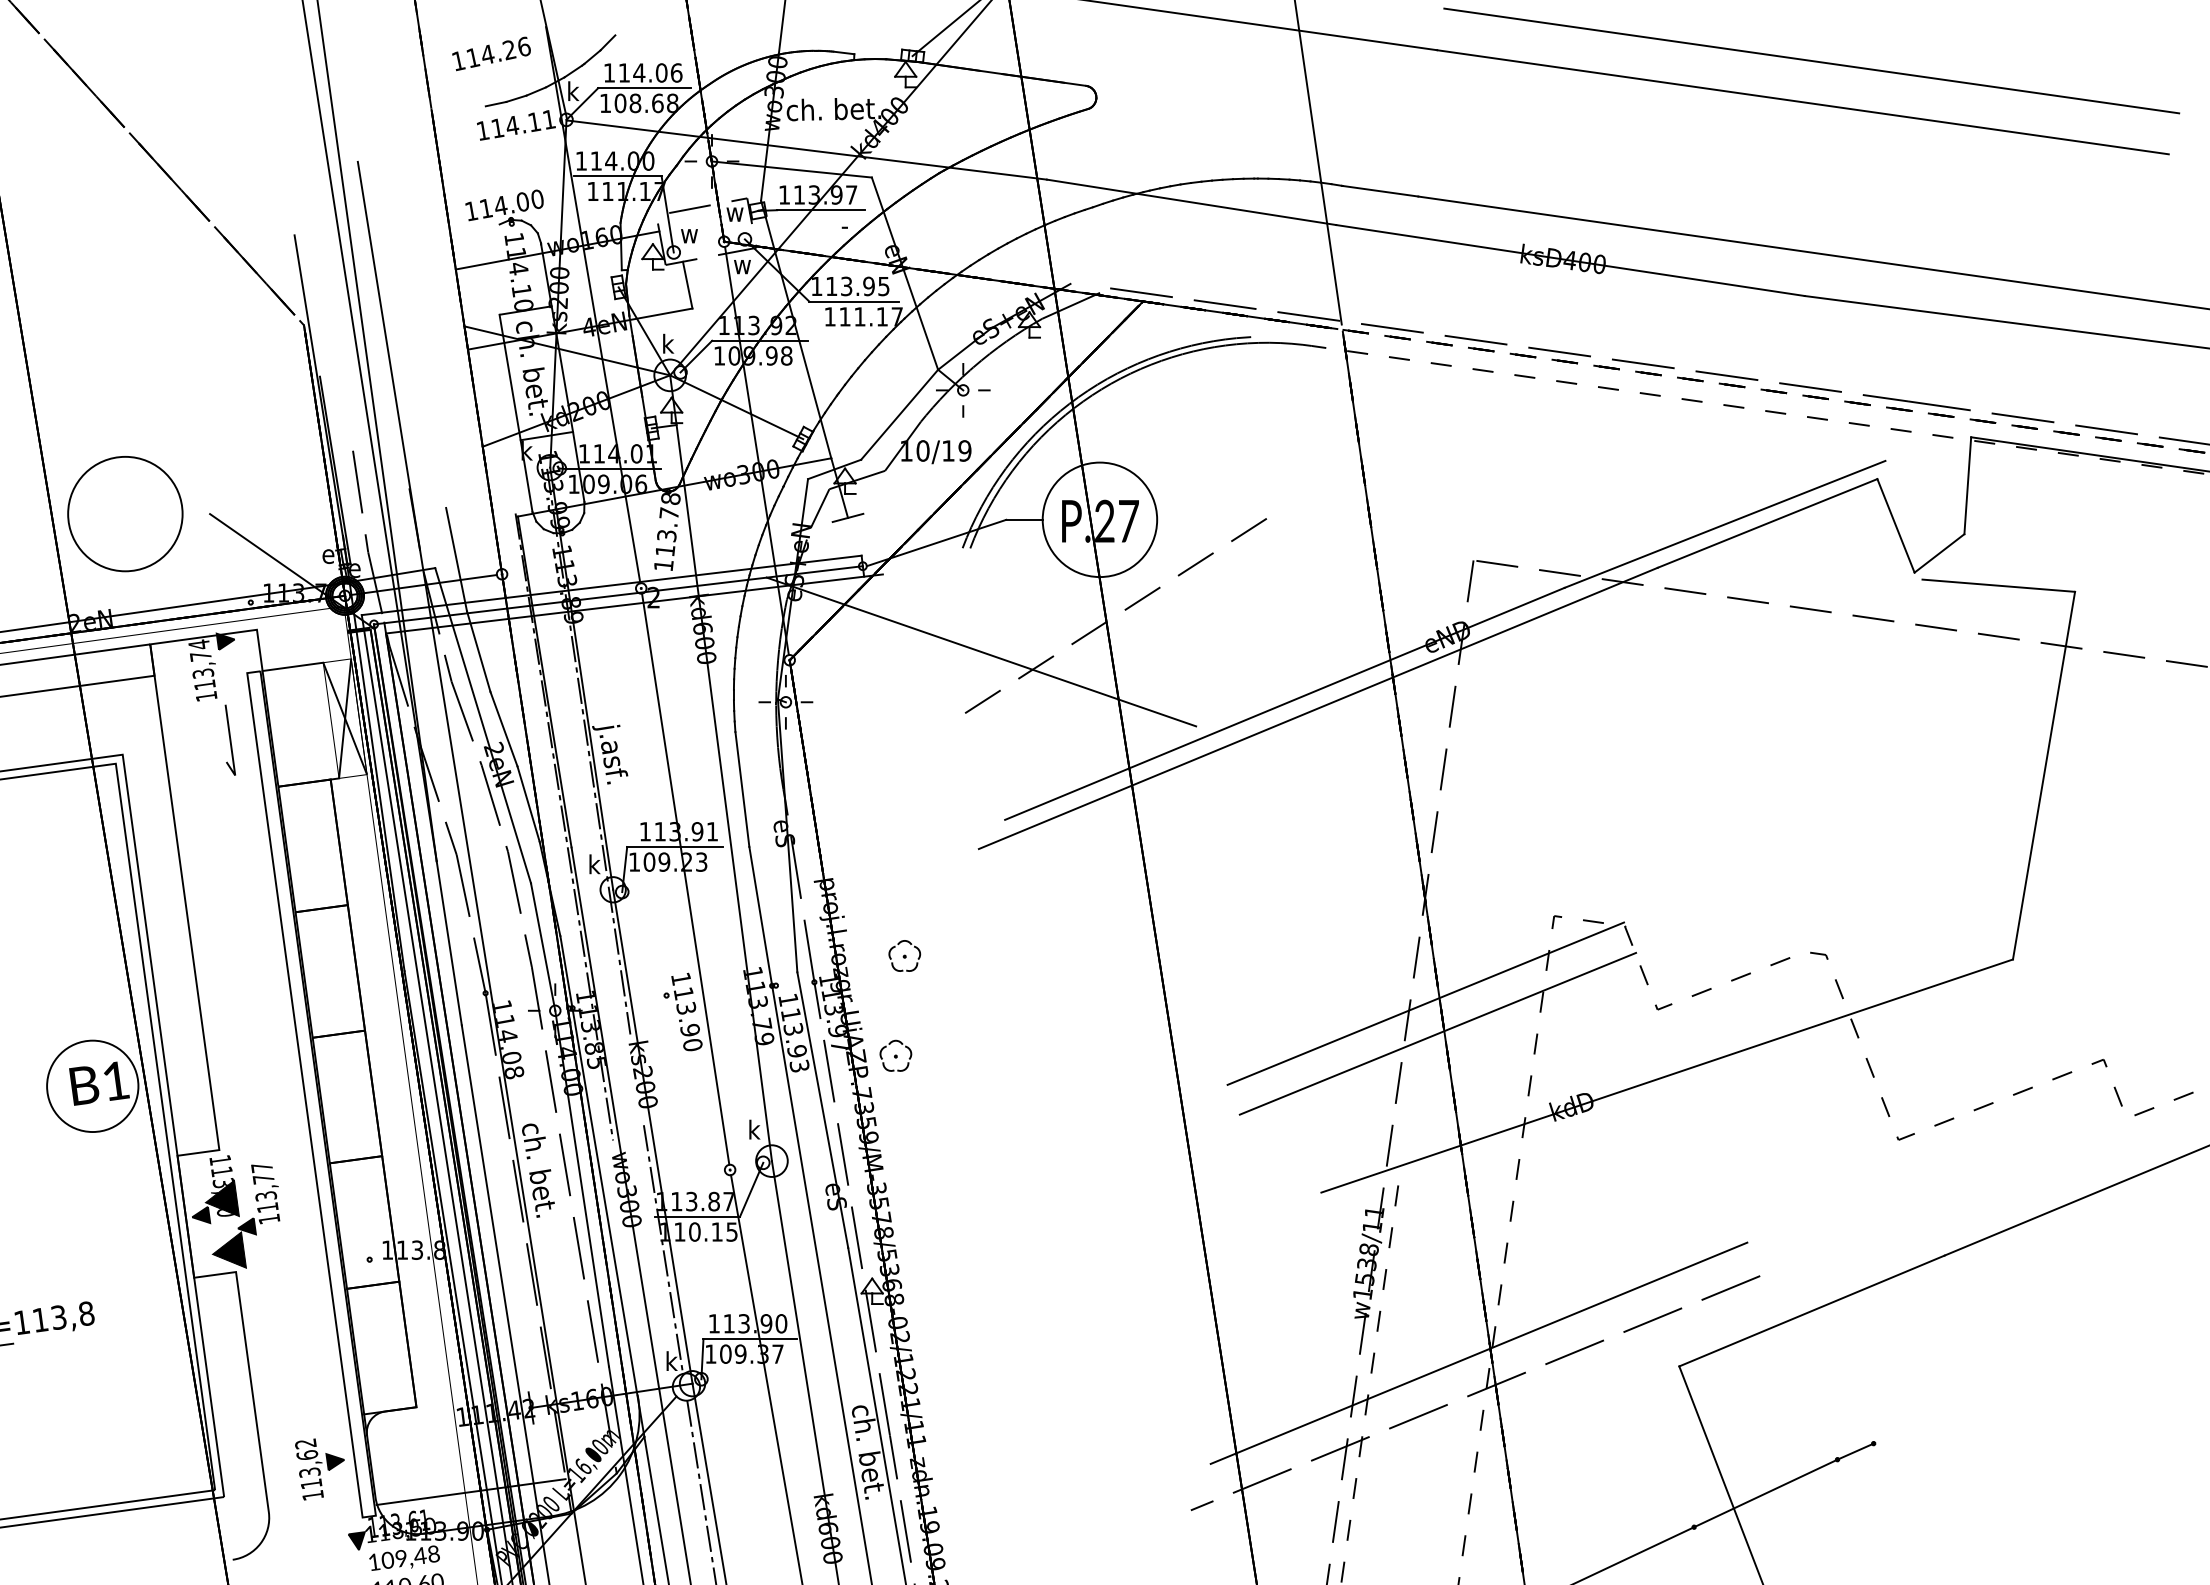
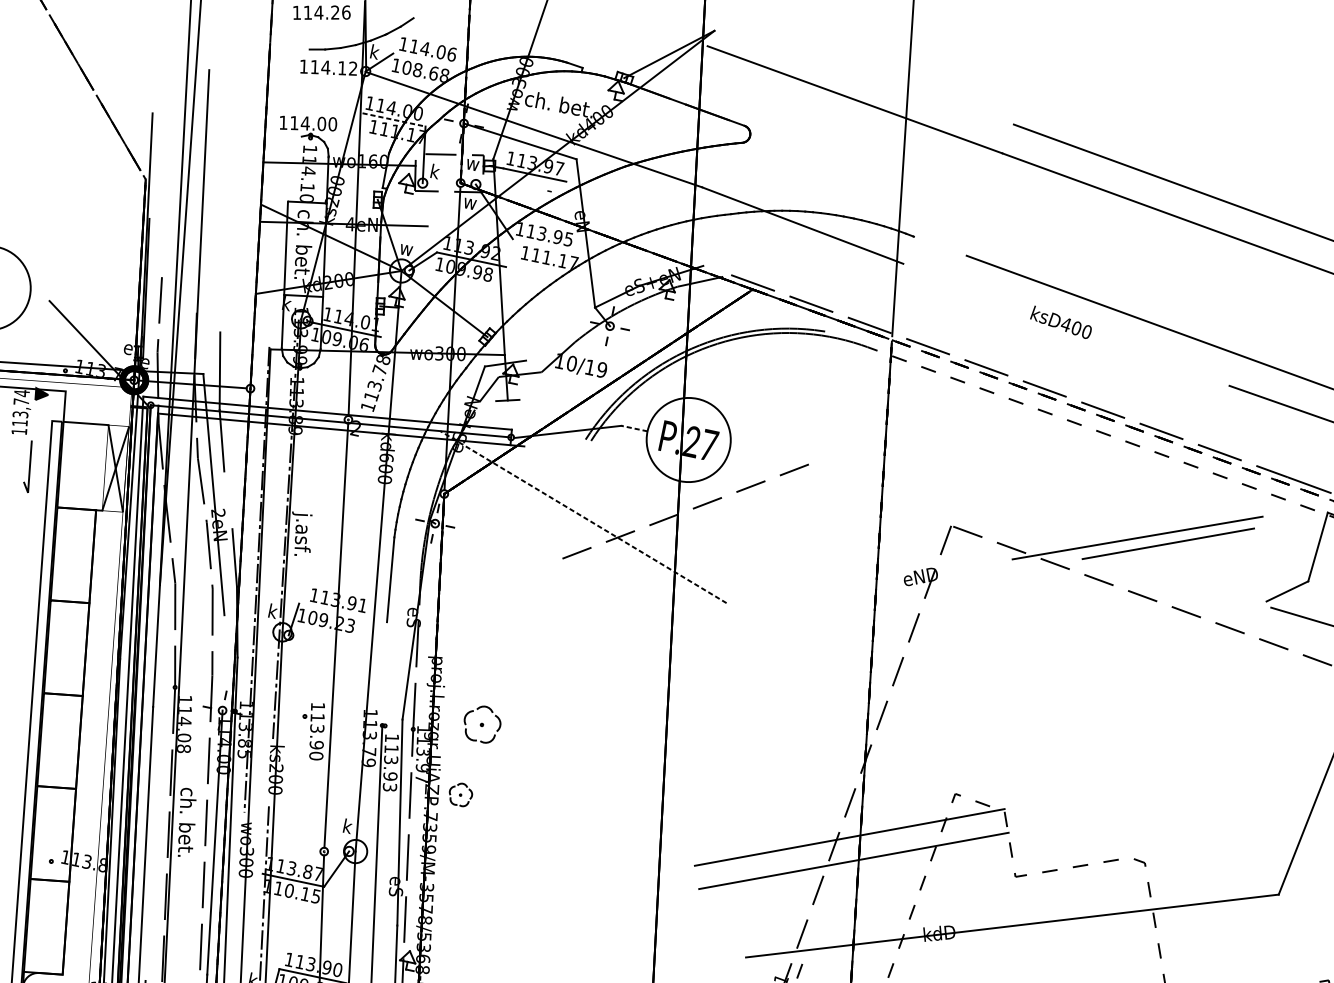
line: (644, 88) -> (426, 60), removed
text: (548, 119) -> (352, 68), 114.11 -> 114.12
line: (617, 176) -> (393, 119), solid -> dashed
line: (1380, 190) -> (940, 245), removed
text: (689, 233) -> (436, 171), w -> k
line: (1570, 260) -> (1066, 324), removed
line: (687, 284) -> (427, 208), removed
line: (854, 301) -> (545, 245), removed
text: (670, 343) -> (406, 248), k -> w
line: (899, 414) -> (560, 333), removed
line: (1024, 519) -> (634, 428), solid -> dashed
line: (1895, 525) -> (1260, 564), removed
line: (980, 651) -> (582, 516), solid -> dashed
line: (1284, 703) -> (793, 600), removed
line: (1317, 708) -> (816, 608), removed
line: (503, 728) -> (228, 499), removed
line: (675, 846) -> (333, 610), removed
line: (760, 915) -> (384, 673), removed
line: (543, 946) -> (223, 662), removed
part: (904, 955) -> (482, 723), size x1.6

